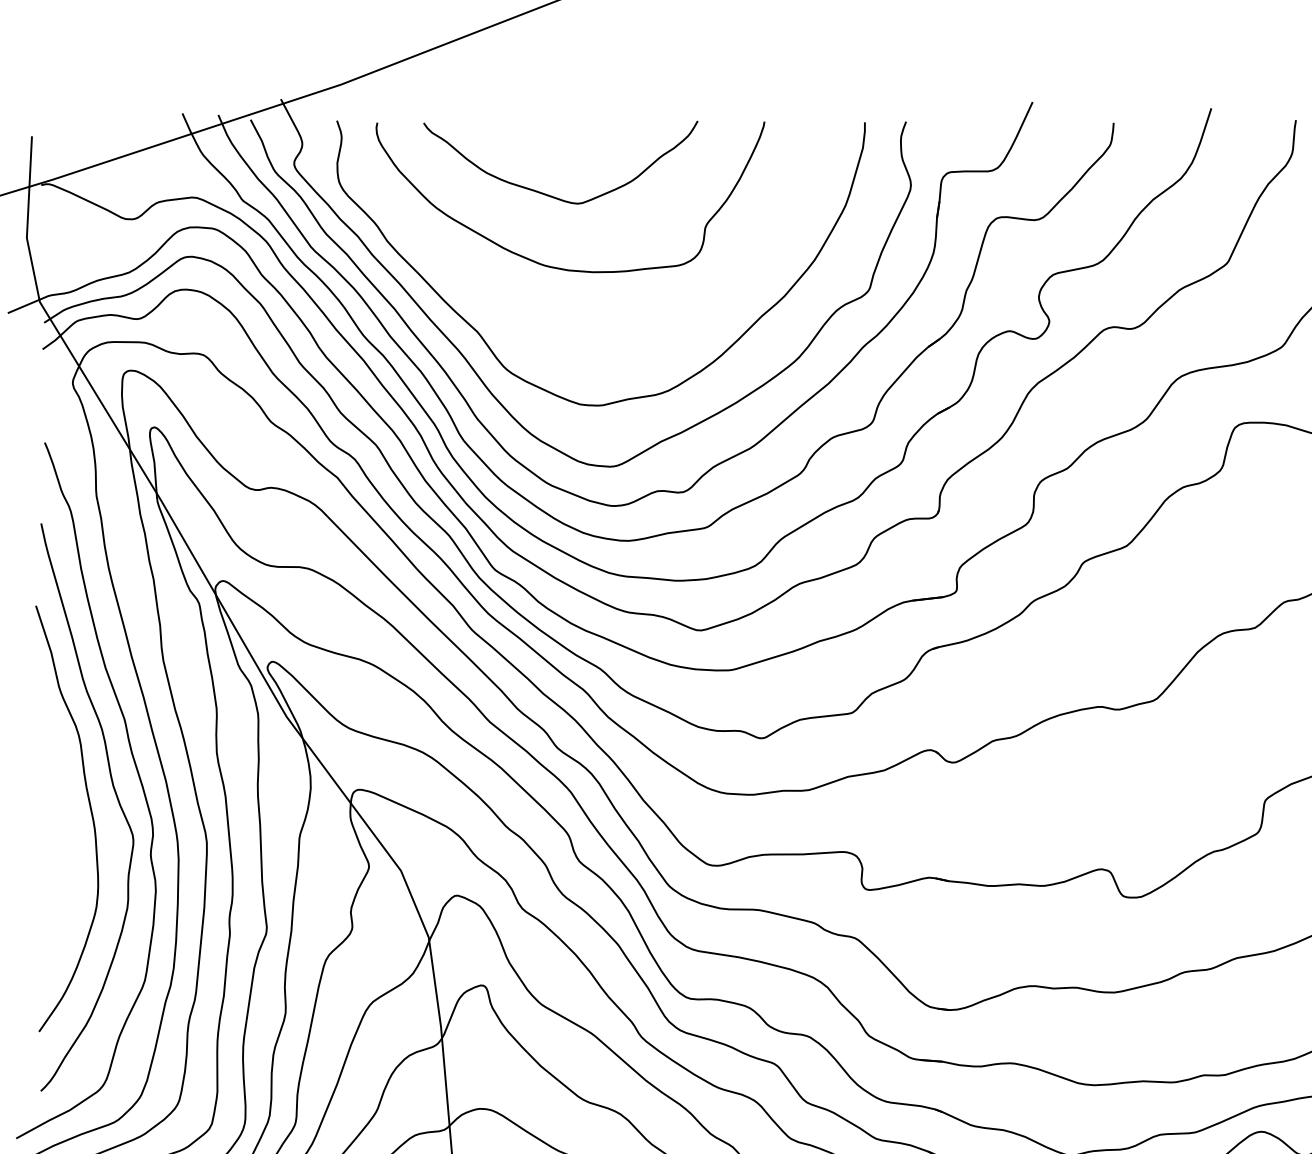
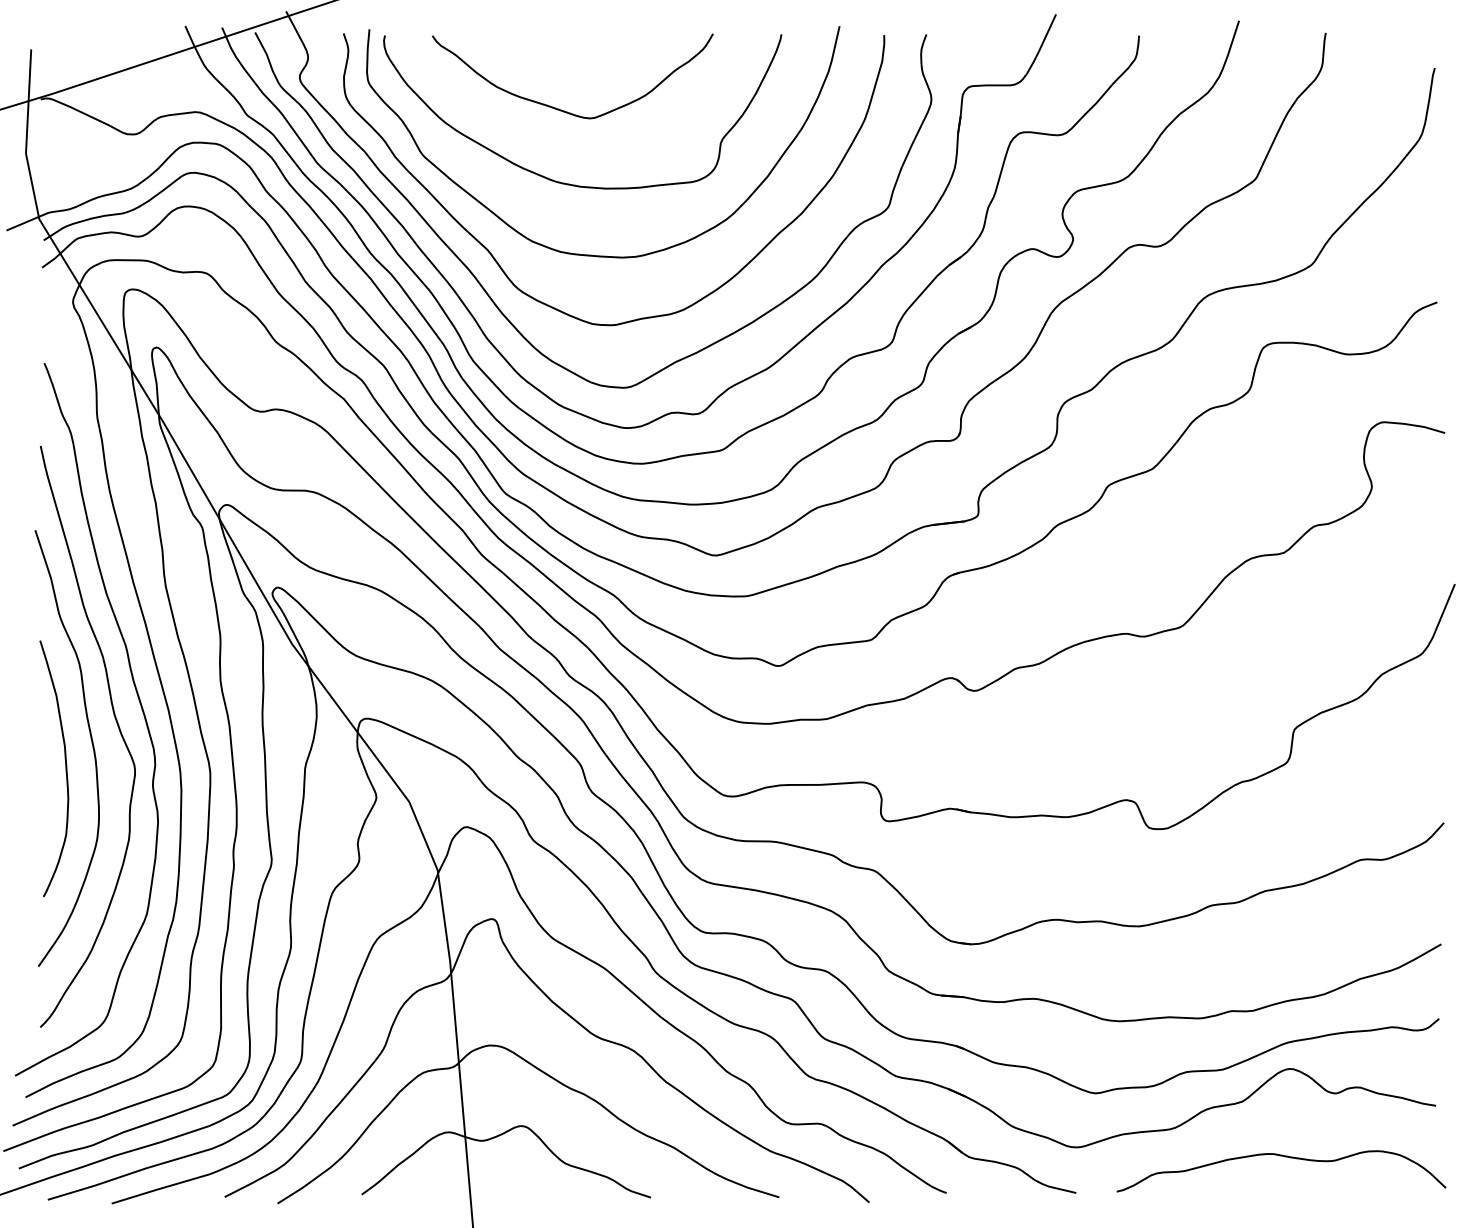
curve: (579, 336) -> (591, 254), added
curve: (65, 838) -> (65, 768), added

